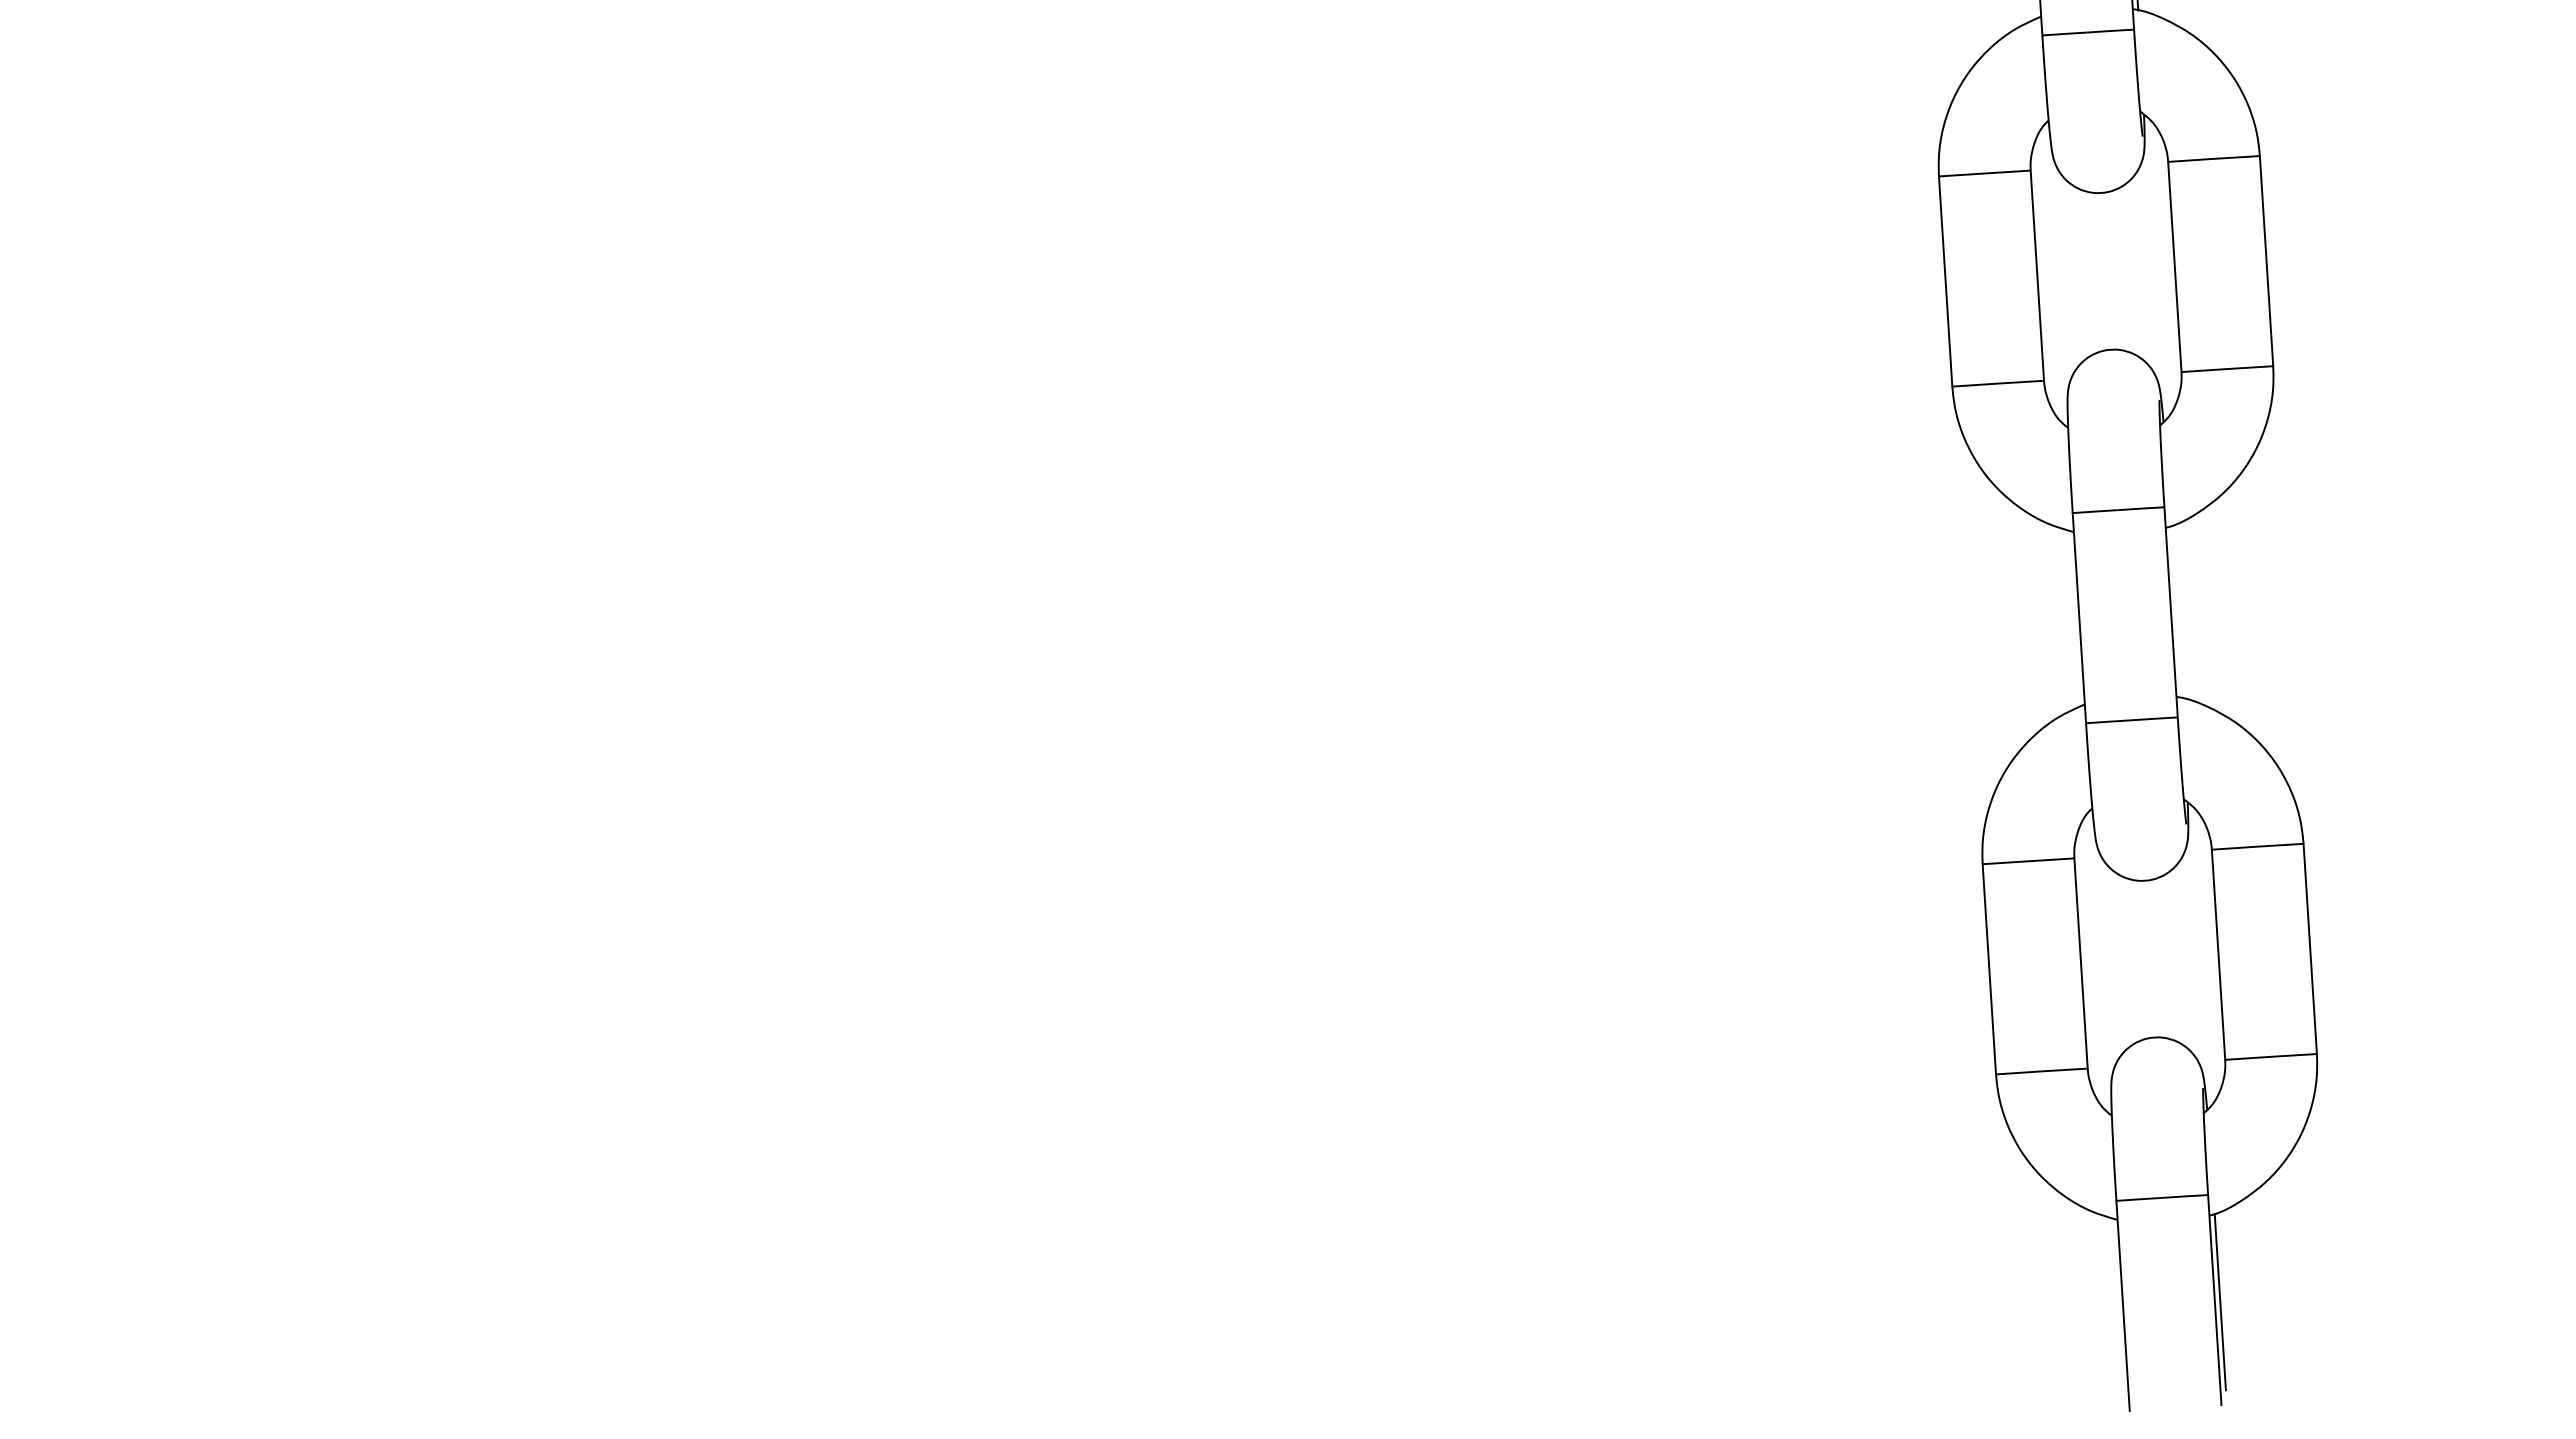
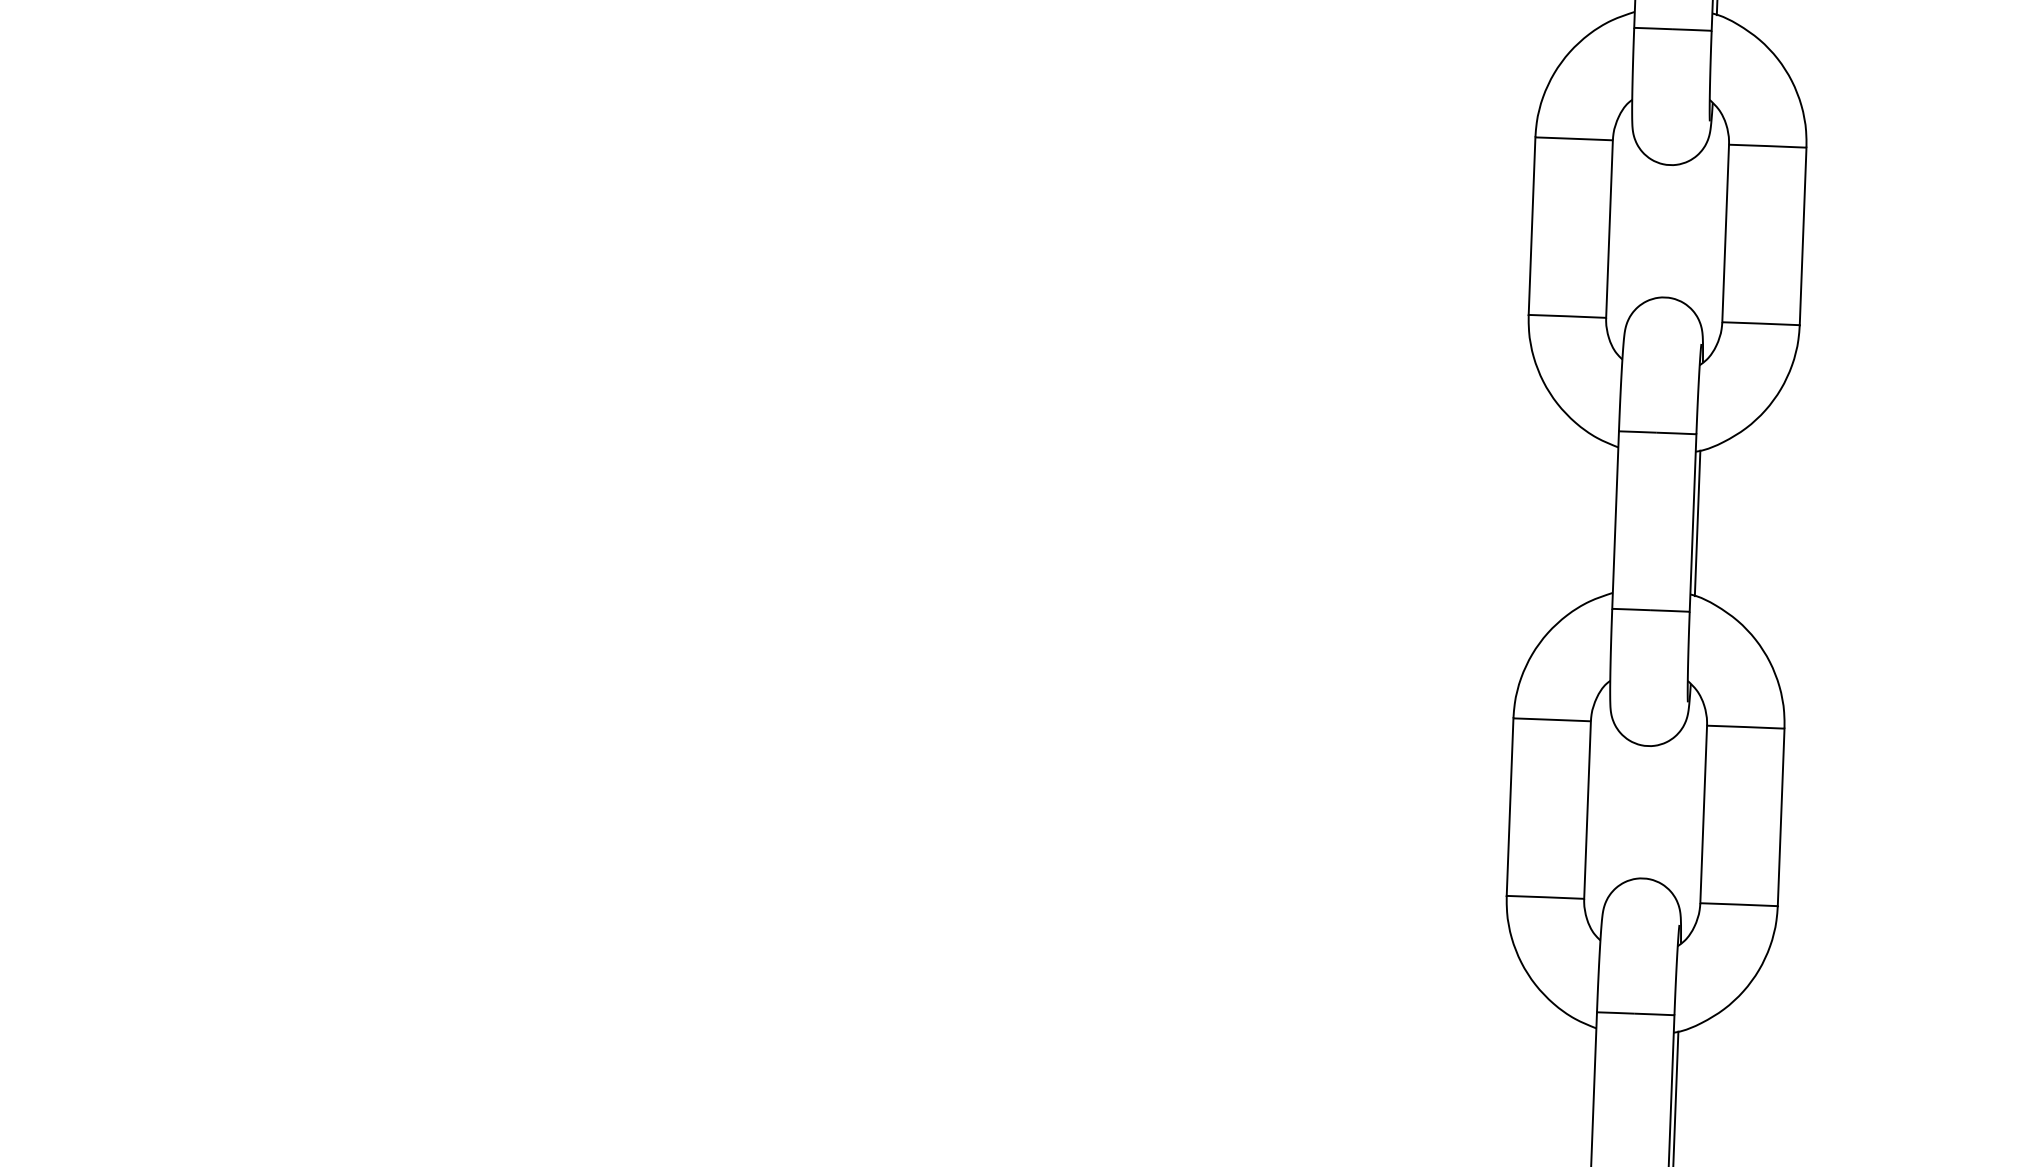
line: (2176, 612) -> (1697, 523), added

